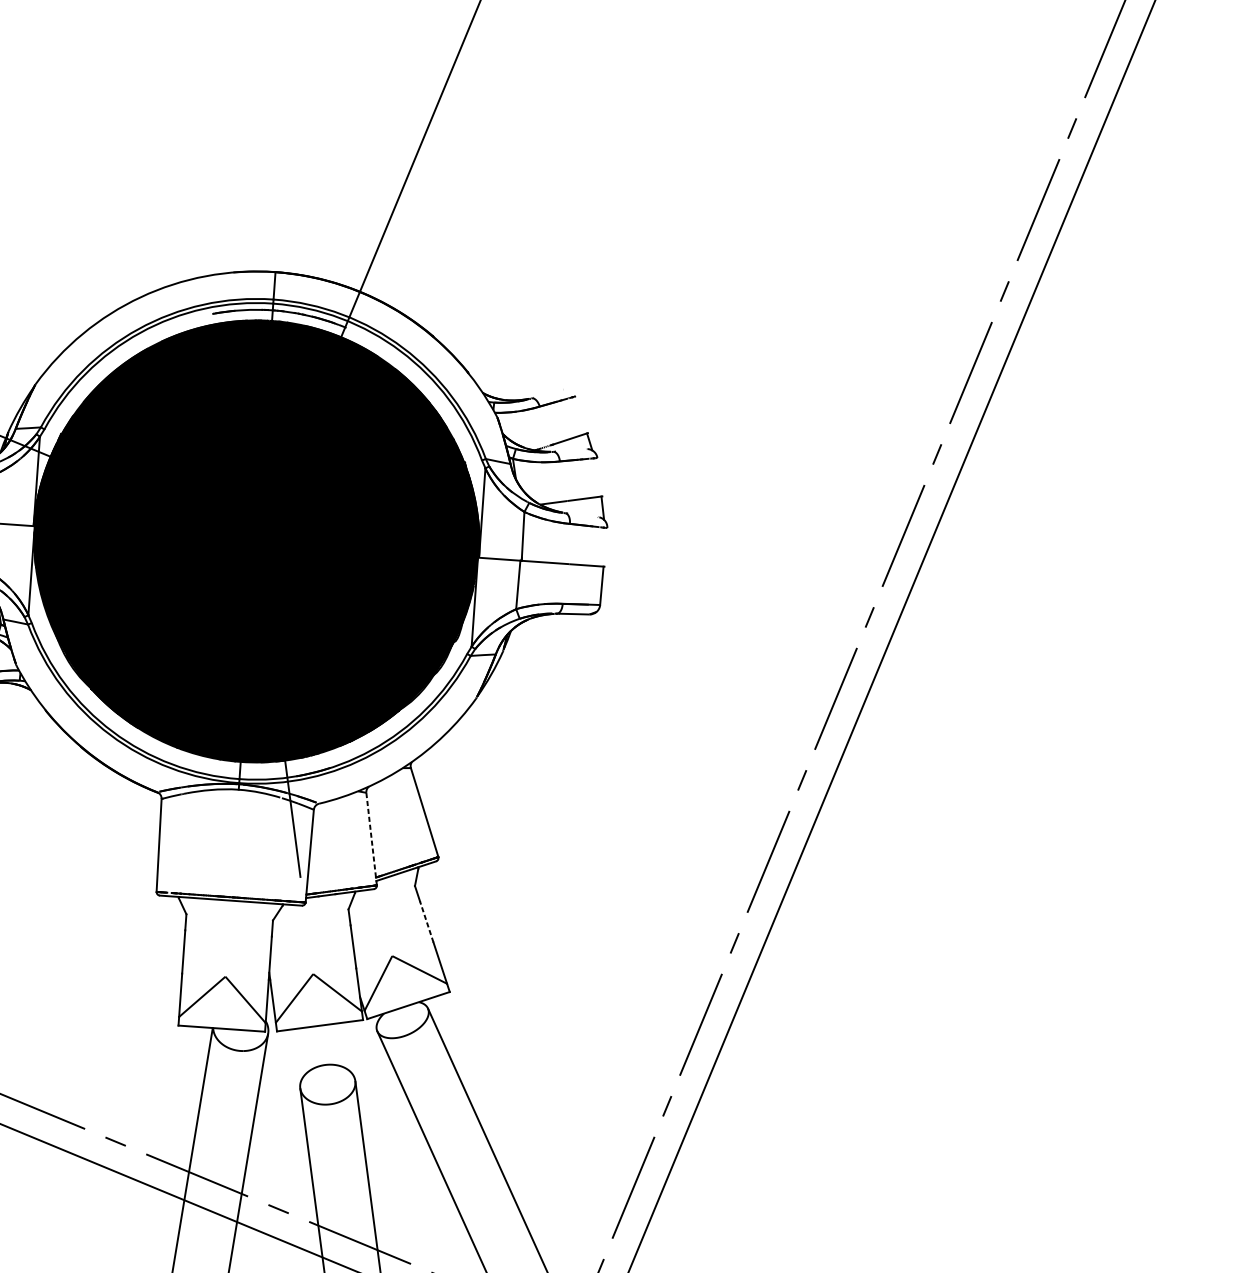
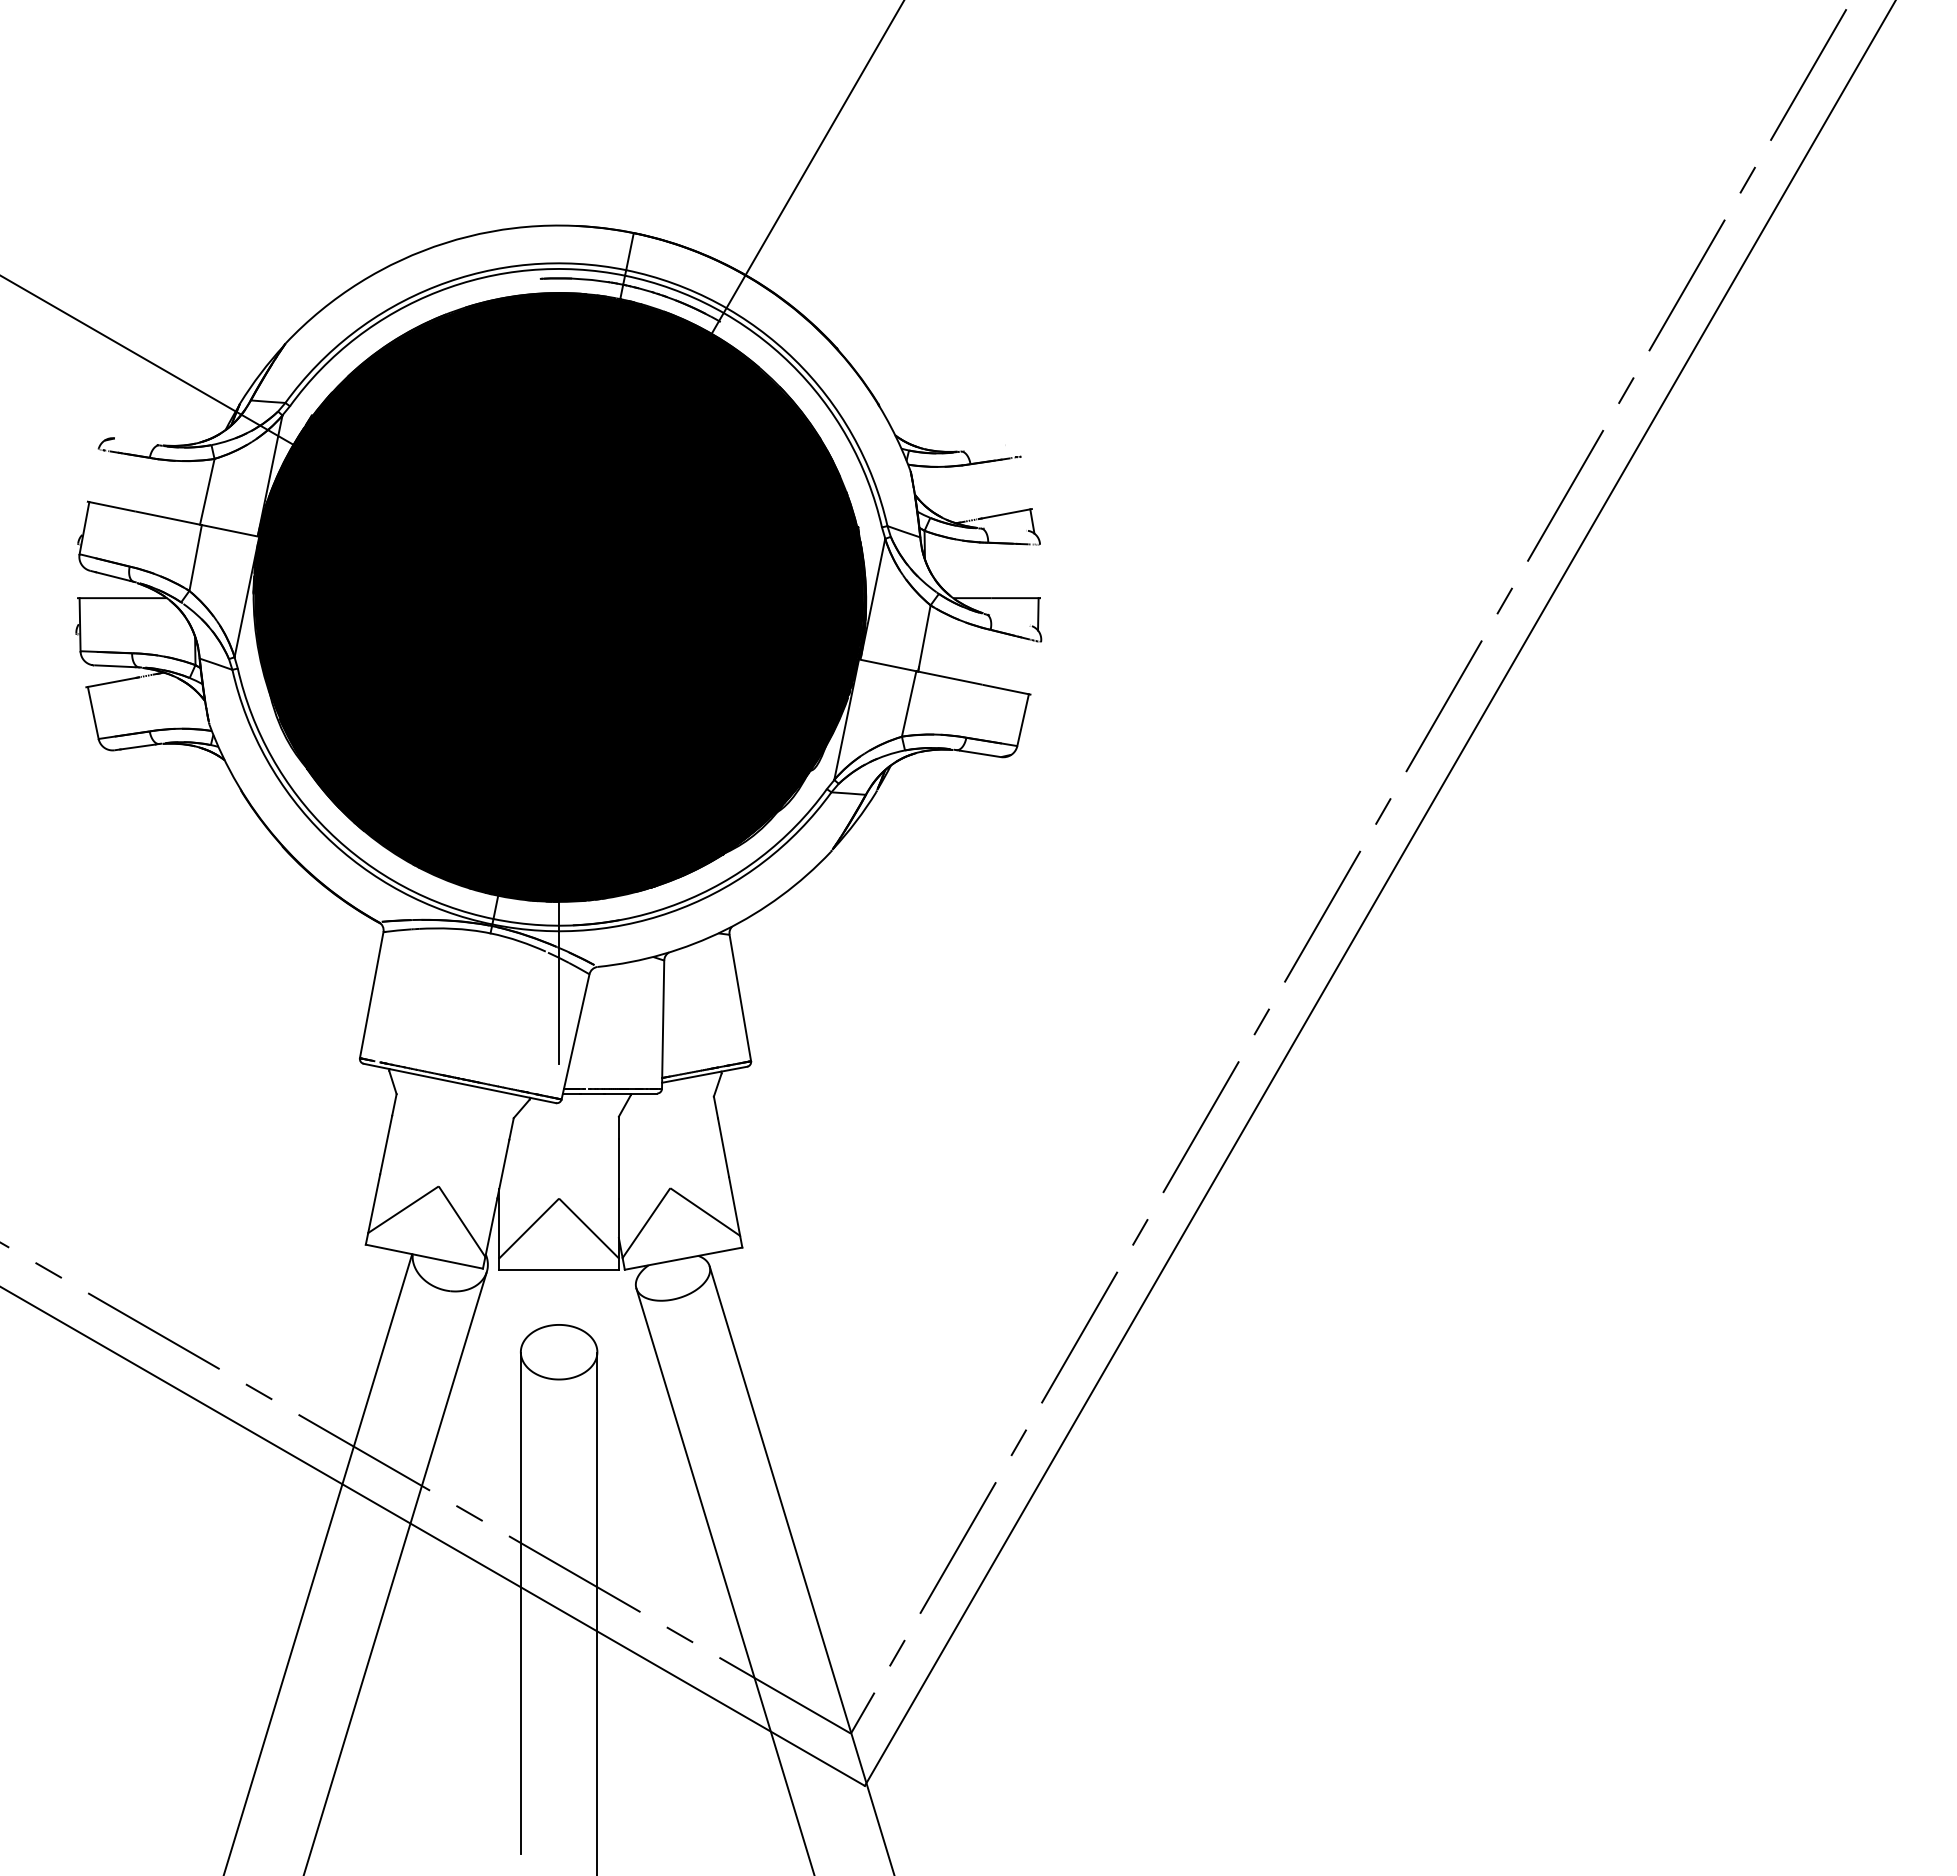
line: (371, 838) -> (663, 1024), dashed -> solid
line: (426, 921) -> (723, 1147), dashed -> solid

